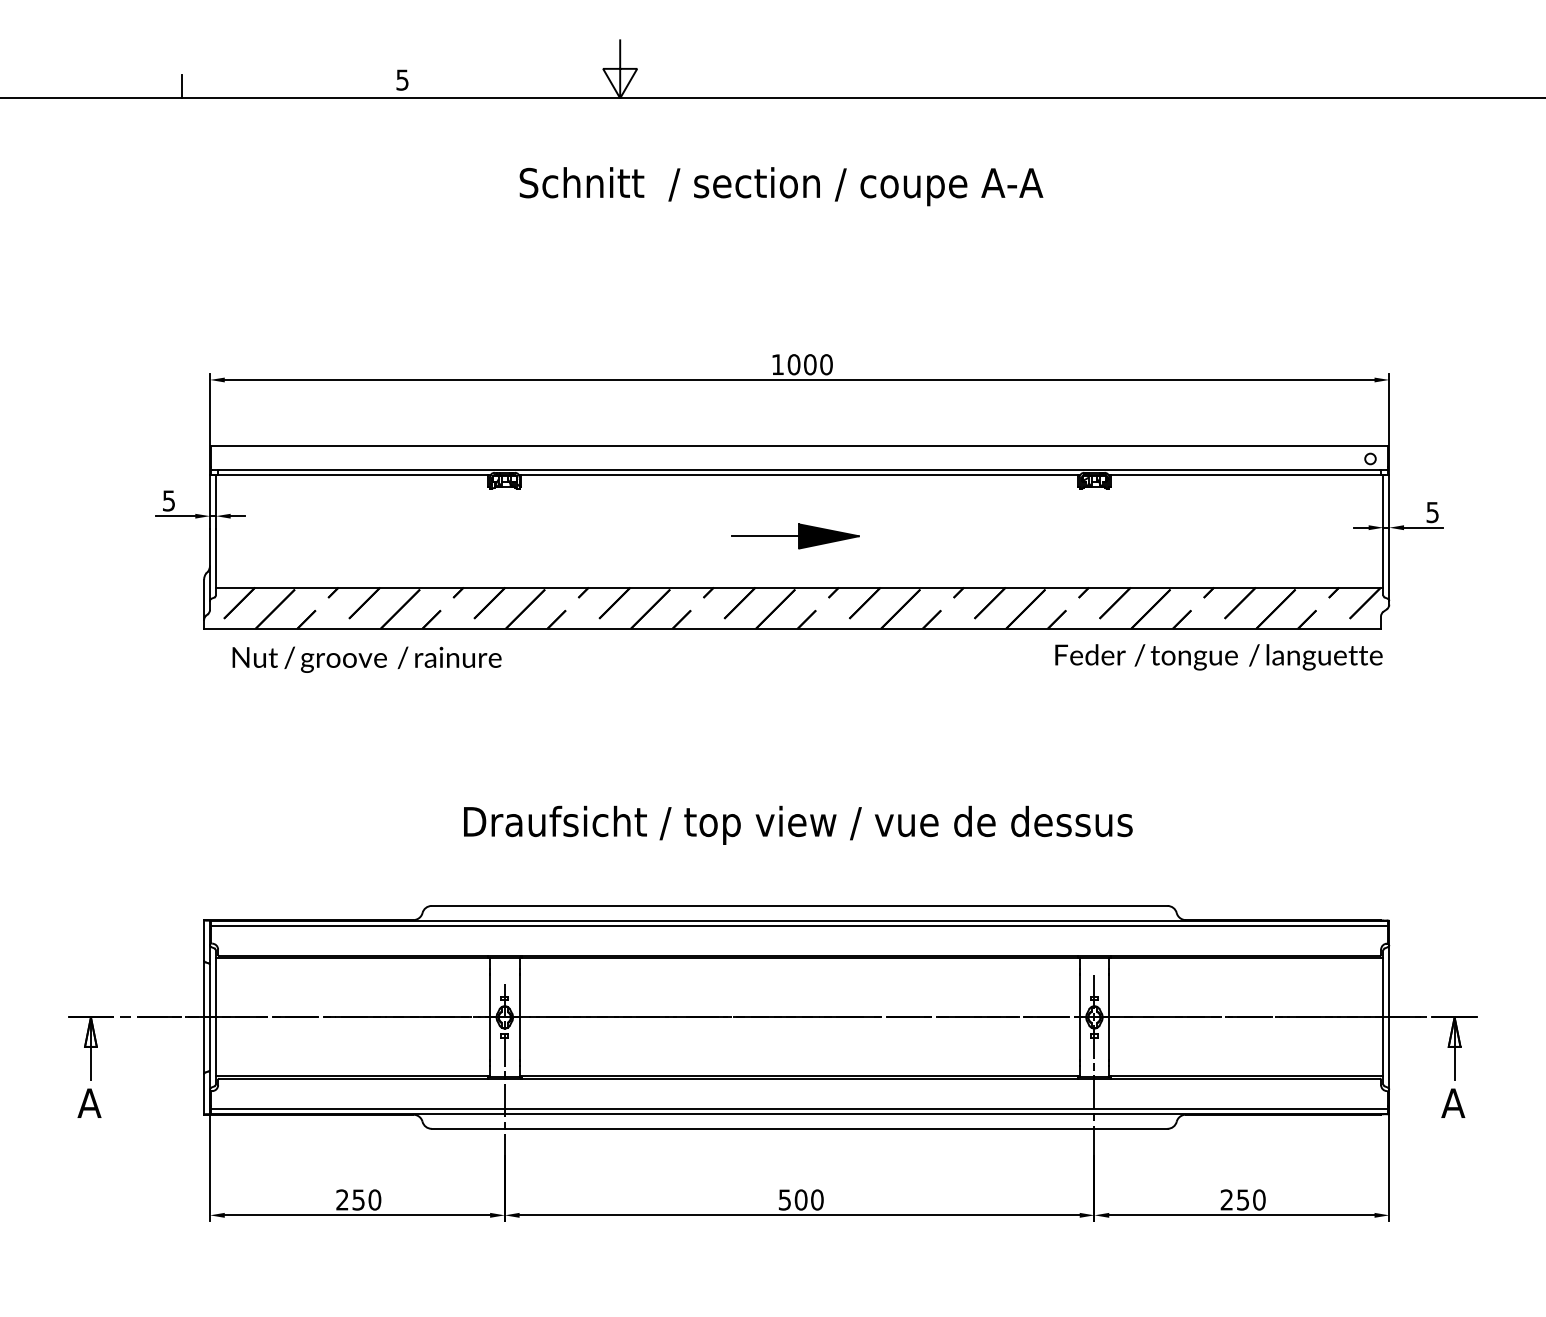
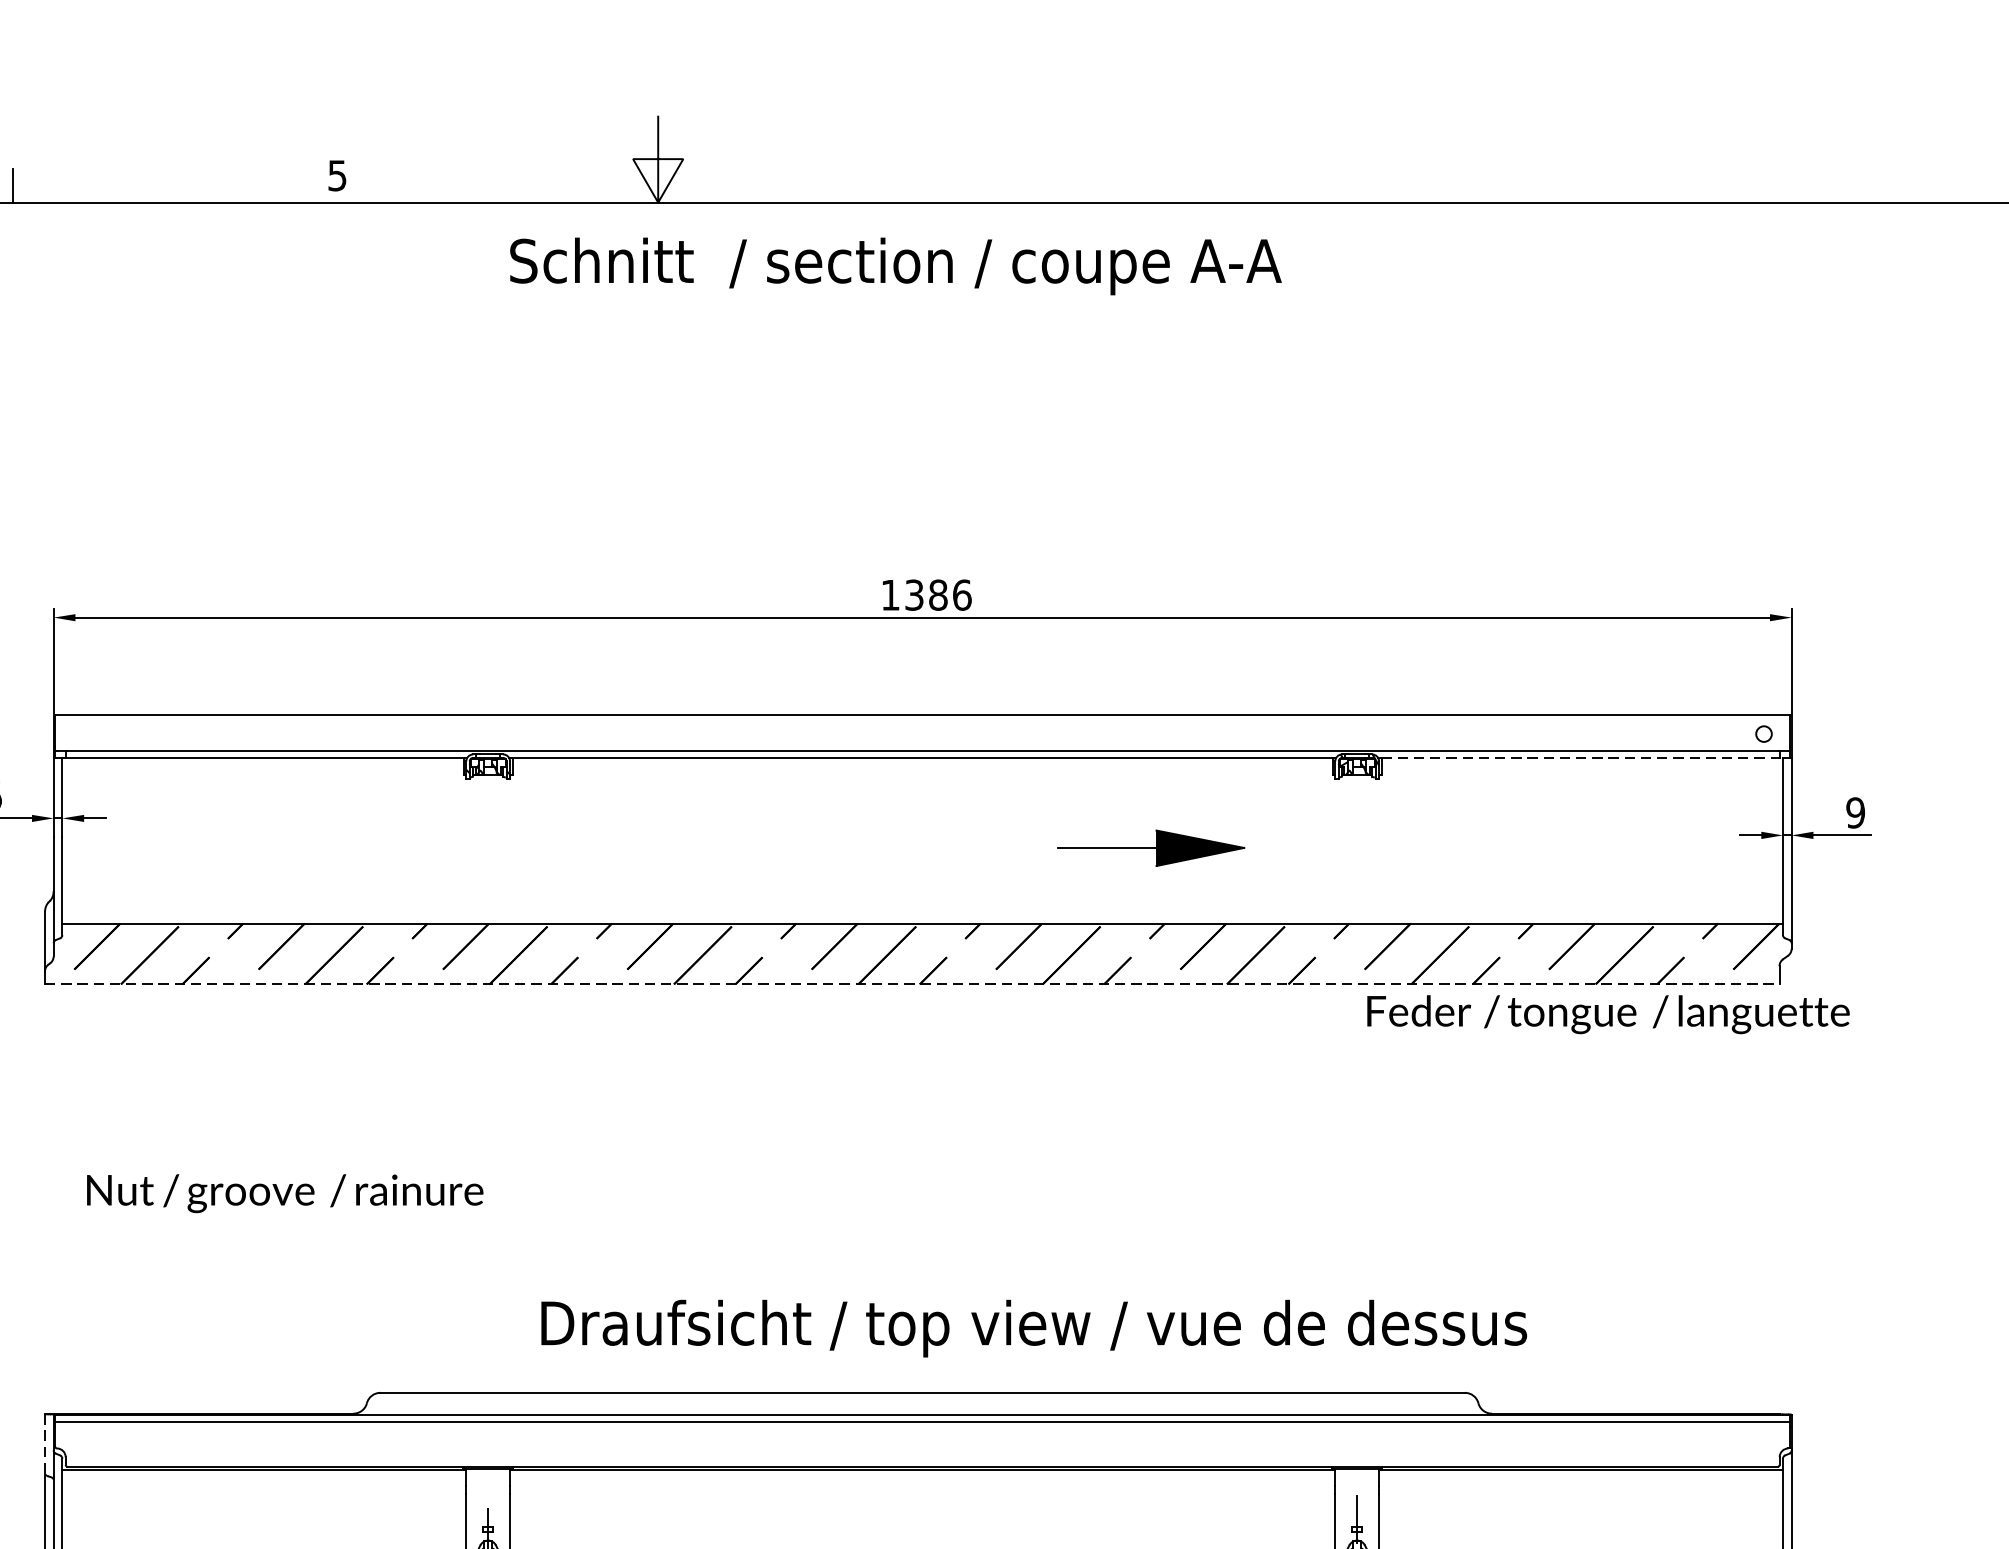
text: (781, 186) -> (895, 266), moved
text: (809, 364) -> (937, 594), 1000 -> 1386
line: (1247, 475) -> (1582, 758), solid -> dashed
text: (1432, 511) -> (1855, 811), 5 -> 9
part: (795, 536) -> (1150, 848), moved
line: (793, 628) -> (913, 983), solid -> dashed
text: (1218, 657) -> (1607, 1014), moved
text: (366, 659) -> (284, 1193), moved
text: (798, 824) -> (1034, 1327), moved
line: (204, 941) -> (45, 1445), solid -> dashed

